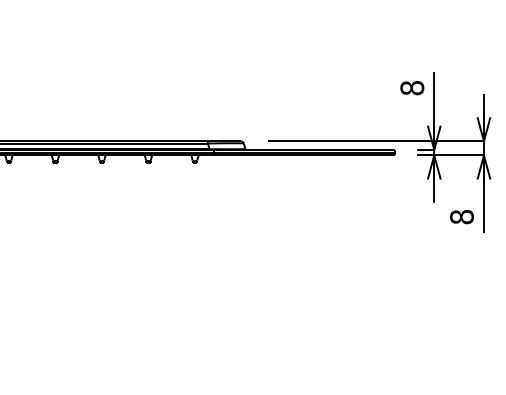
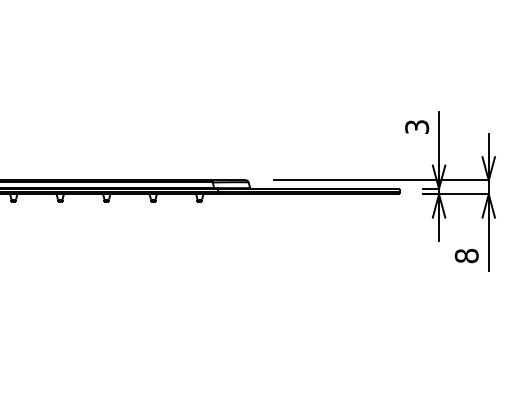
text: (412, 88) -> (417, 127), 8 -> 3

